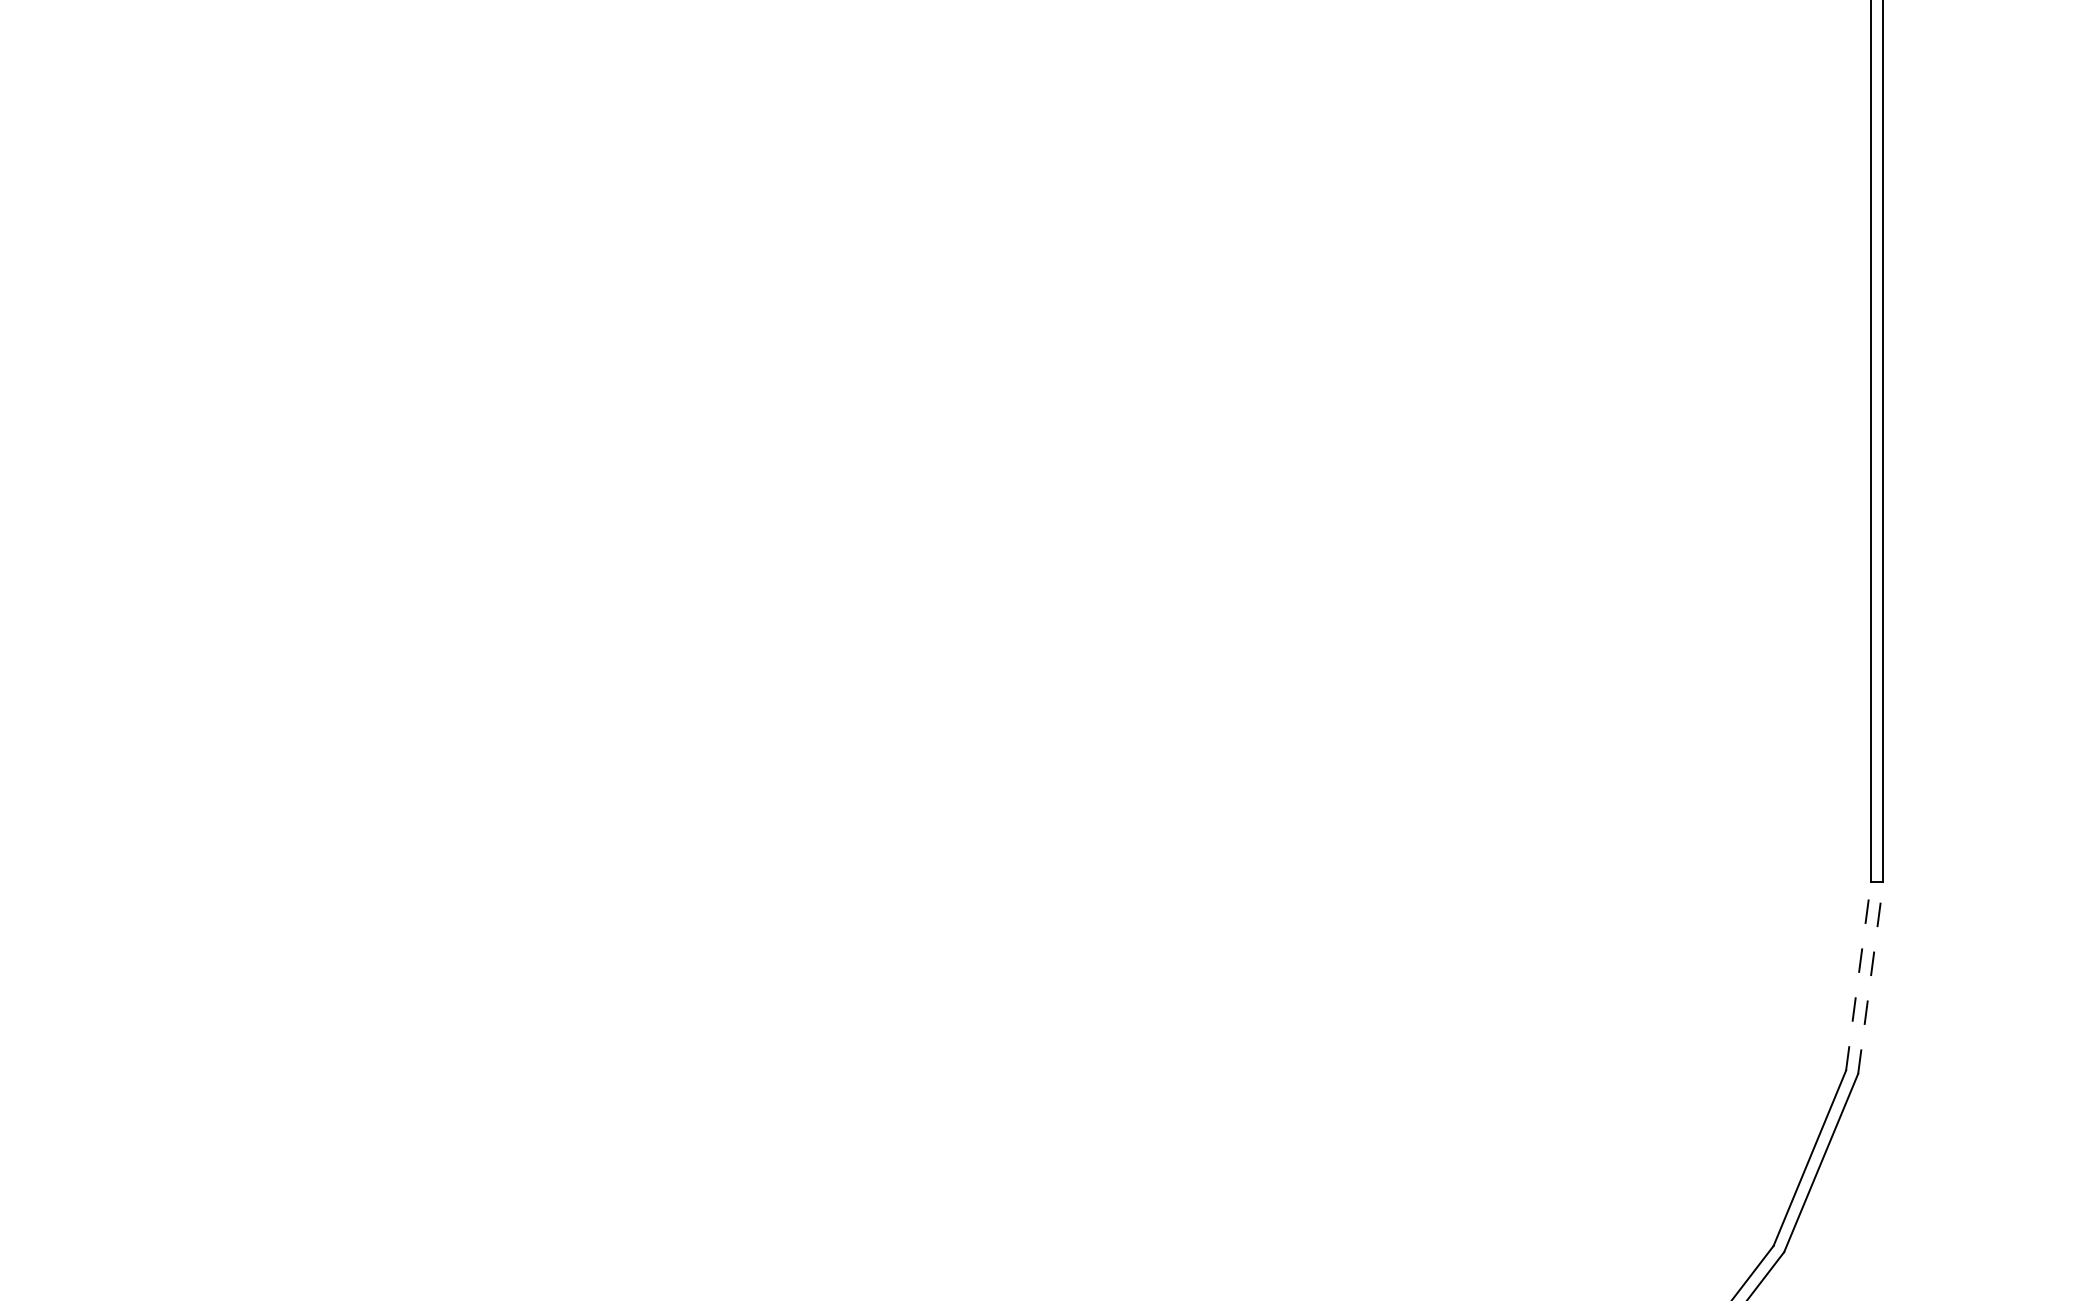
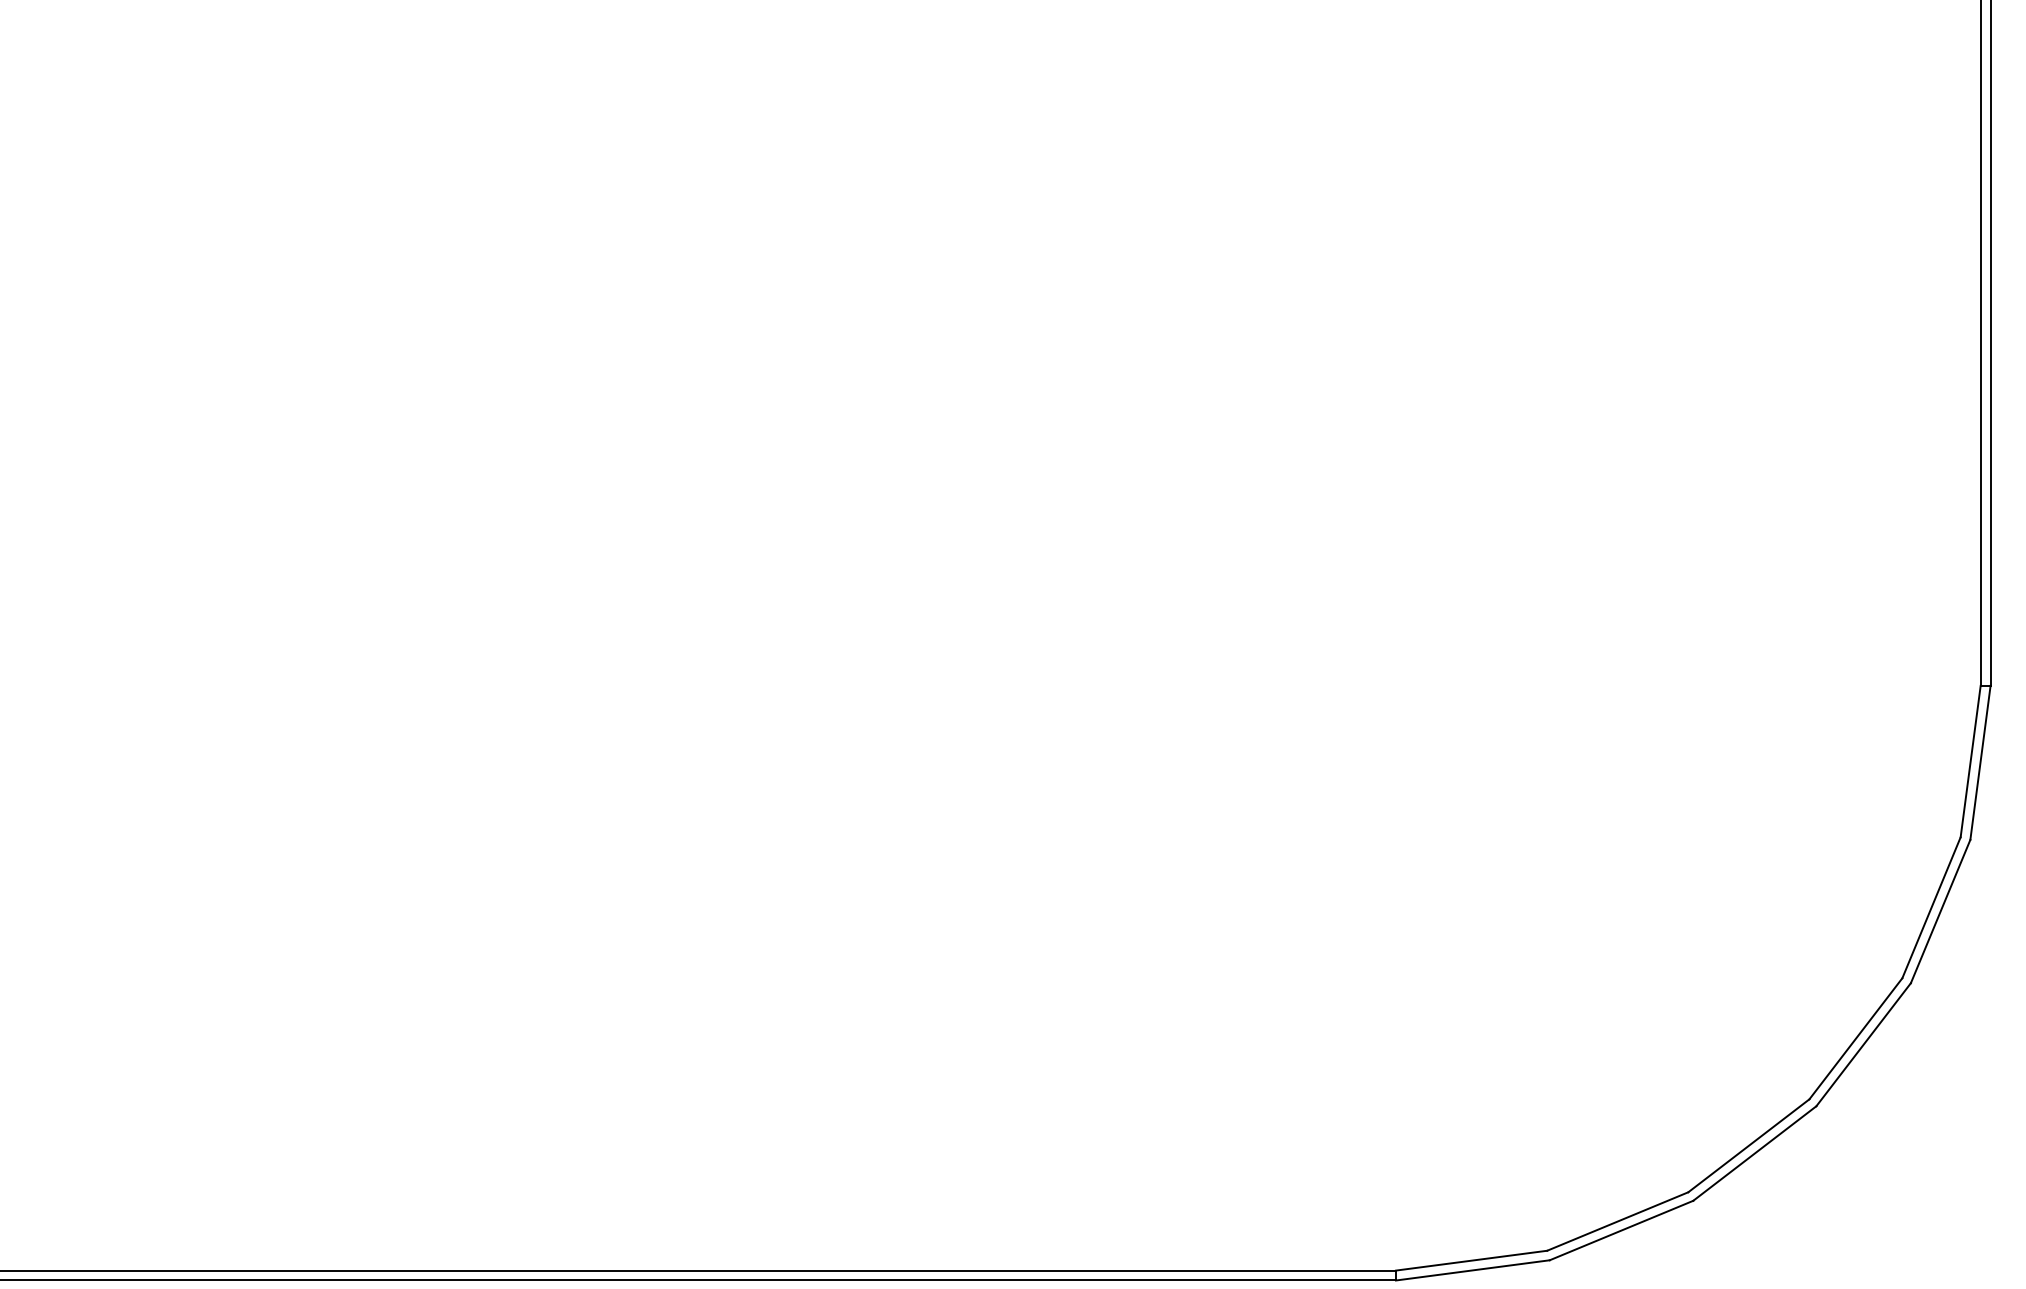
line: (1858, 976) -> (1970, 761), dashed -> solid
line: (1870, 977) -> (1980, 762), dashed -> solid

